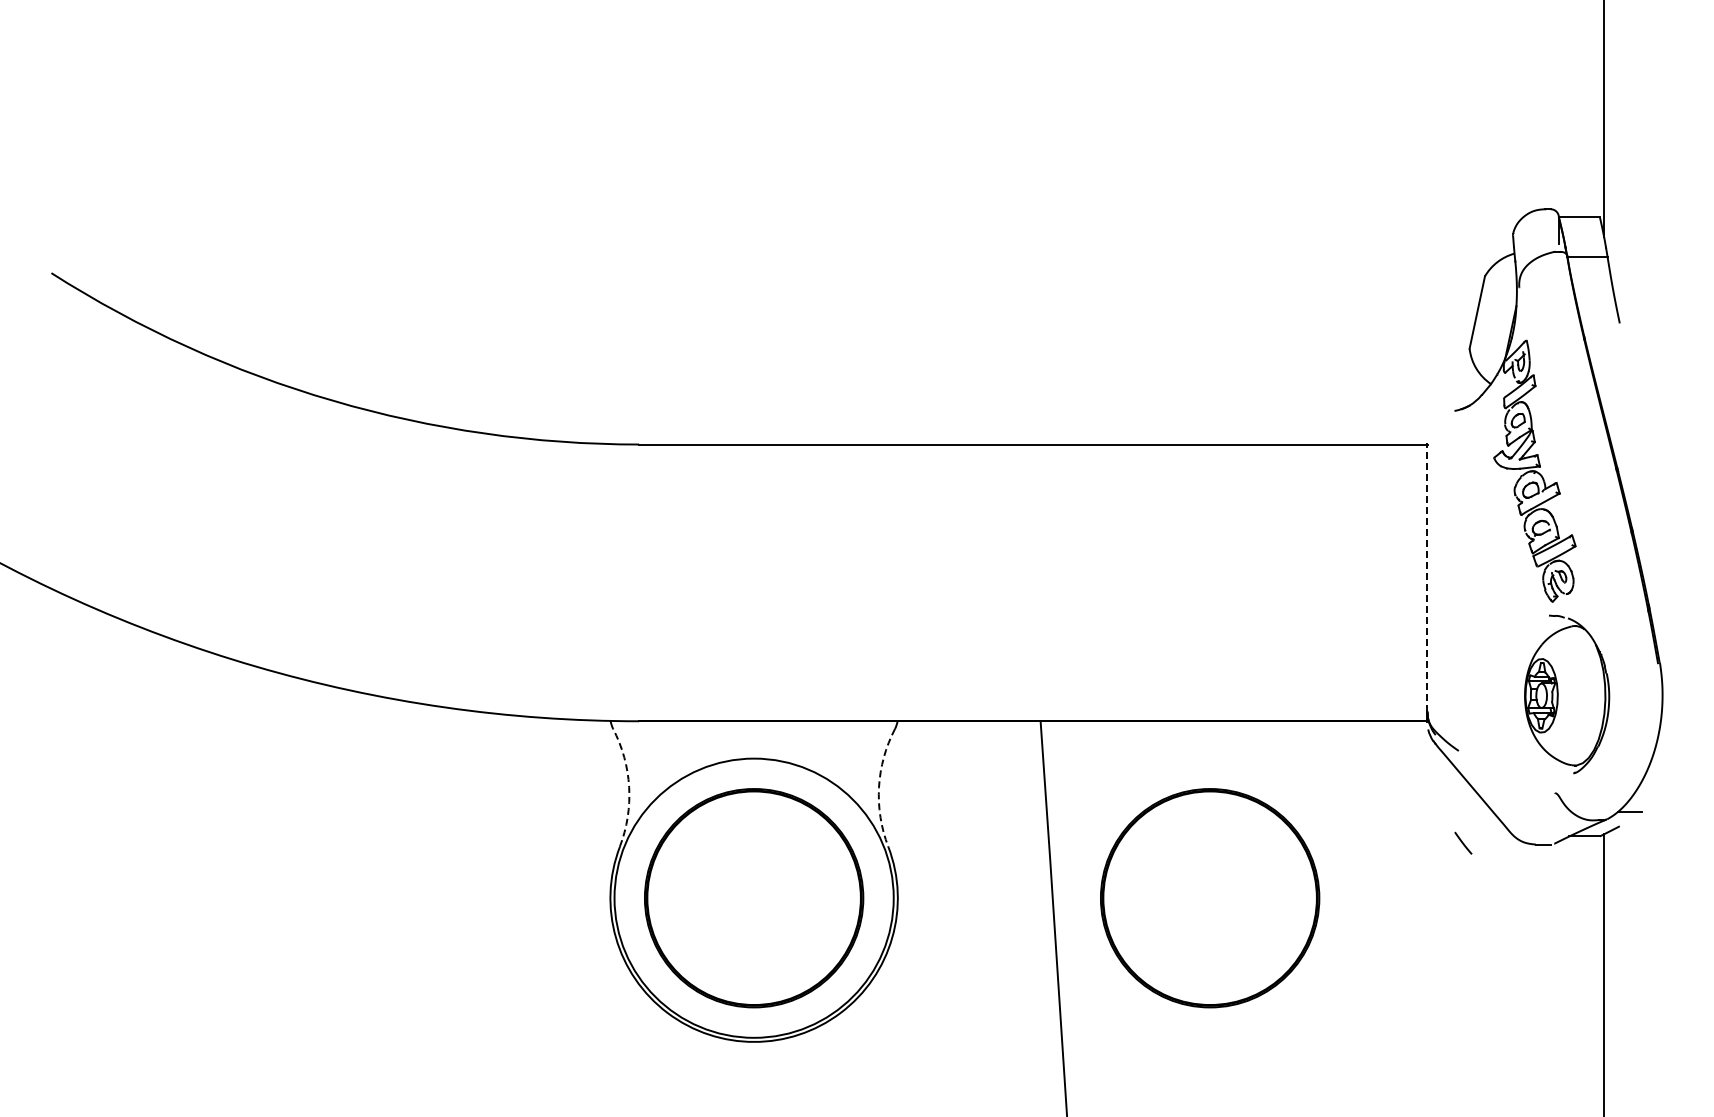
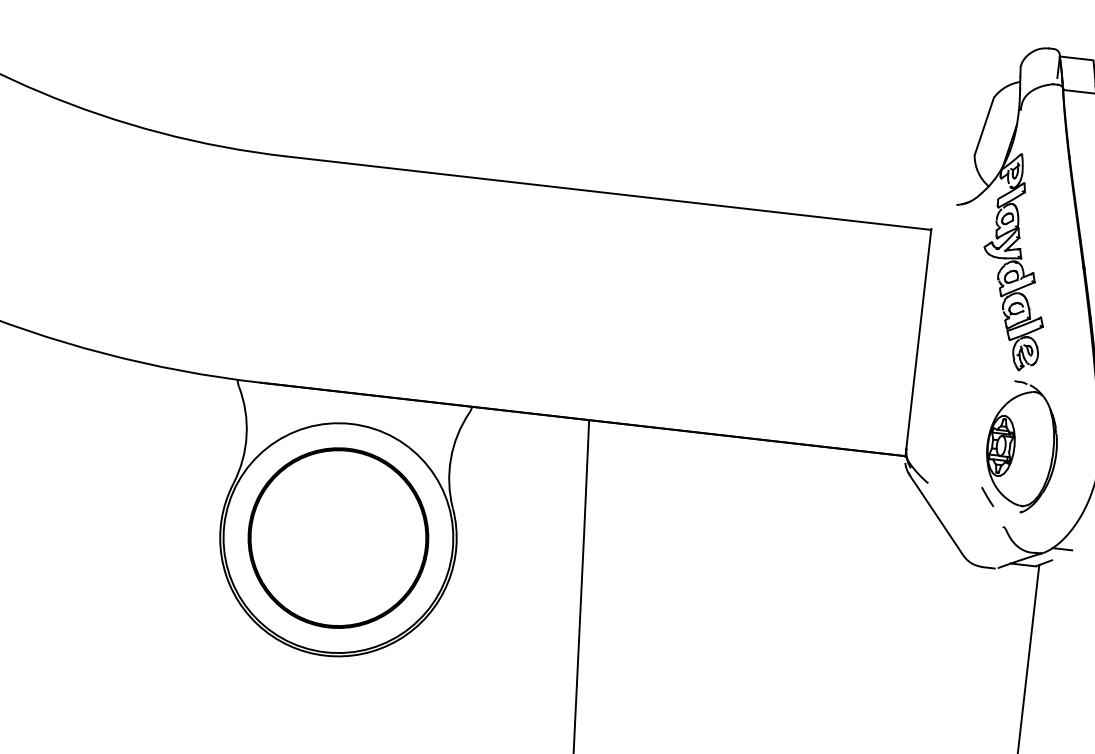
line: (1427, 577) -> (918, 338), dashed -> solid
arc: (629, 787) -> (246, 435), dashed -> solid
arc: (879, 787) -> (451, 459), dashed -> solid
line: (1463, 842) -> (987, 496), moved
part: (1210, 898) -> (711, 580), removed

